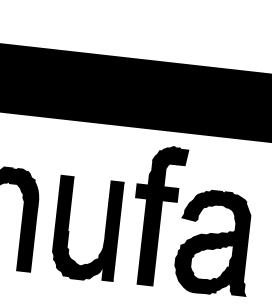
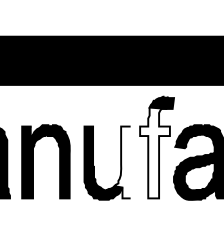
fill: (153, 222) -> (154, 152), removed
fill: (107, 230) -> (122, 162), removed

